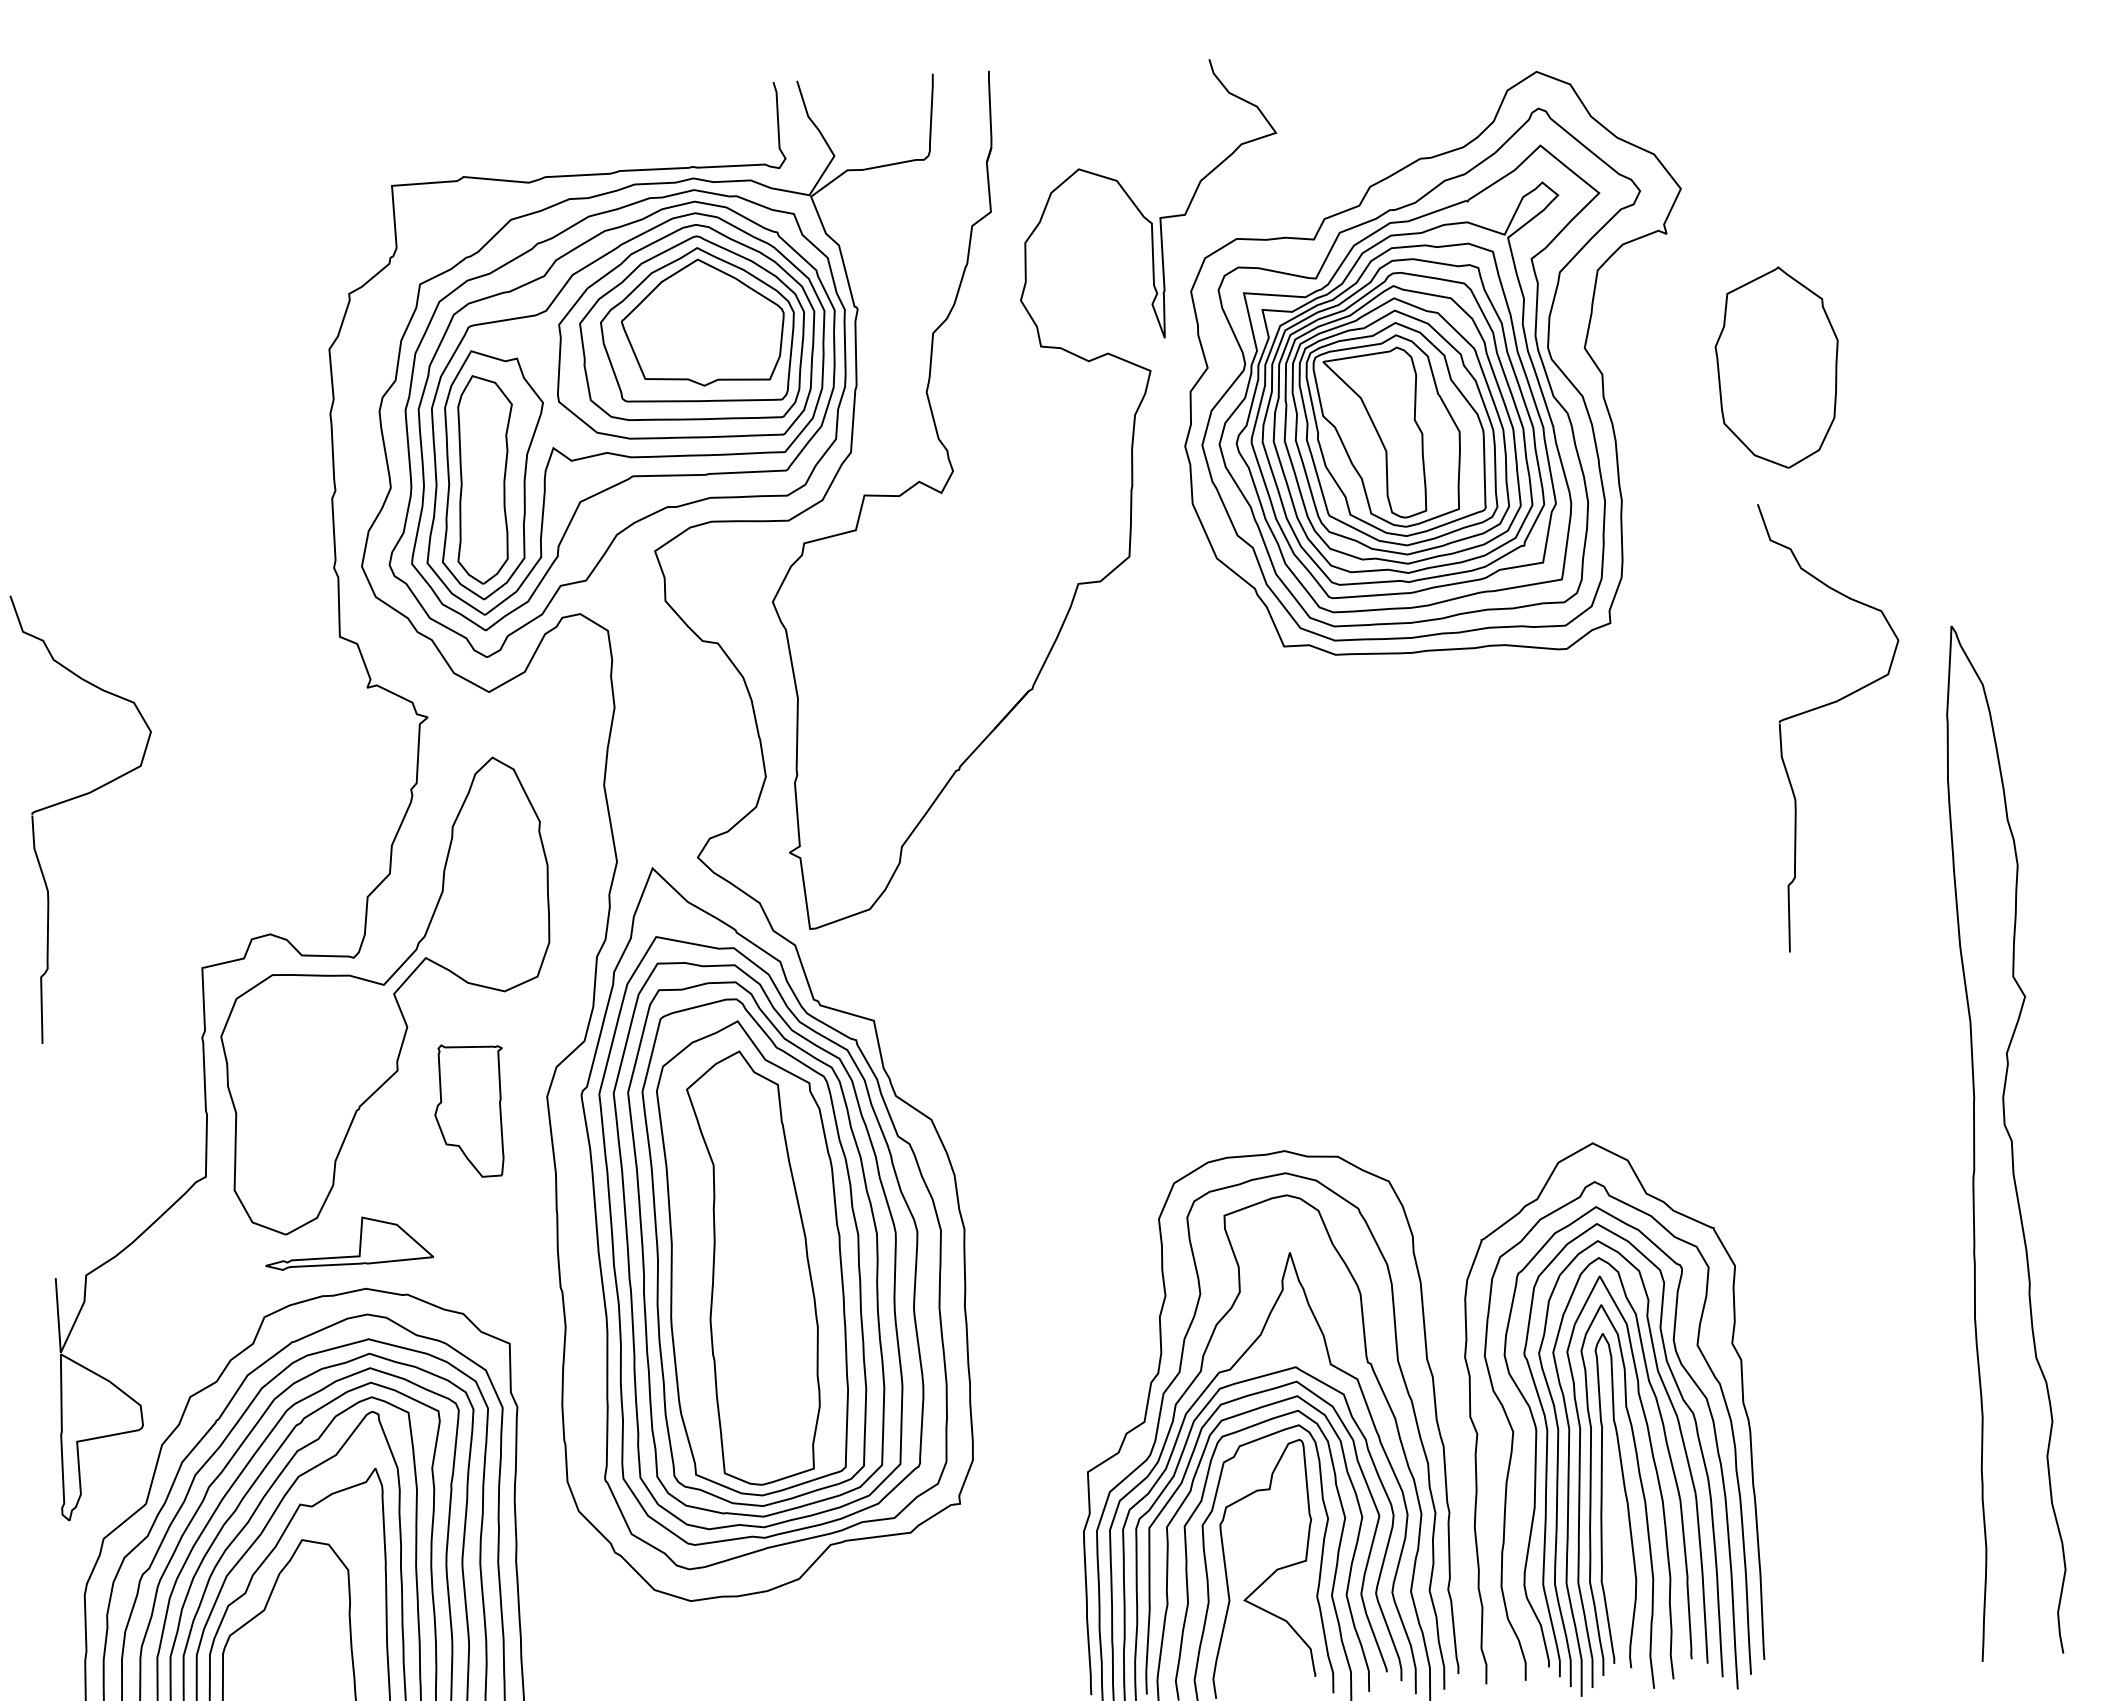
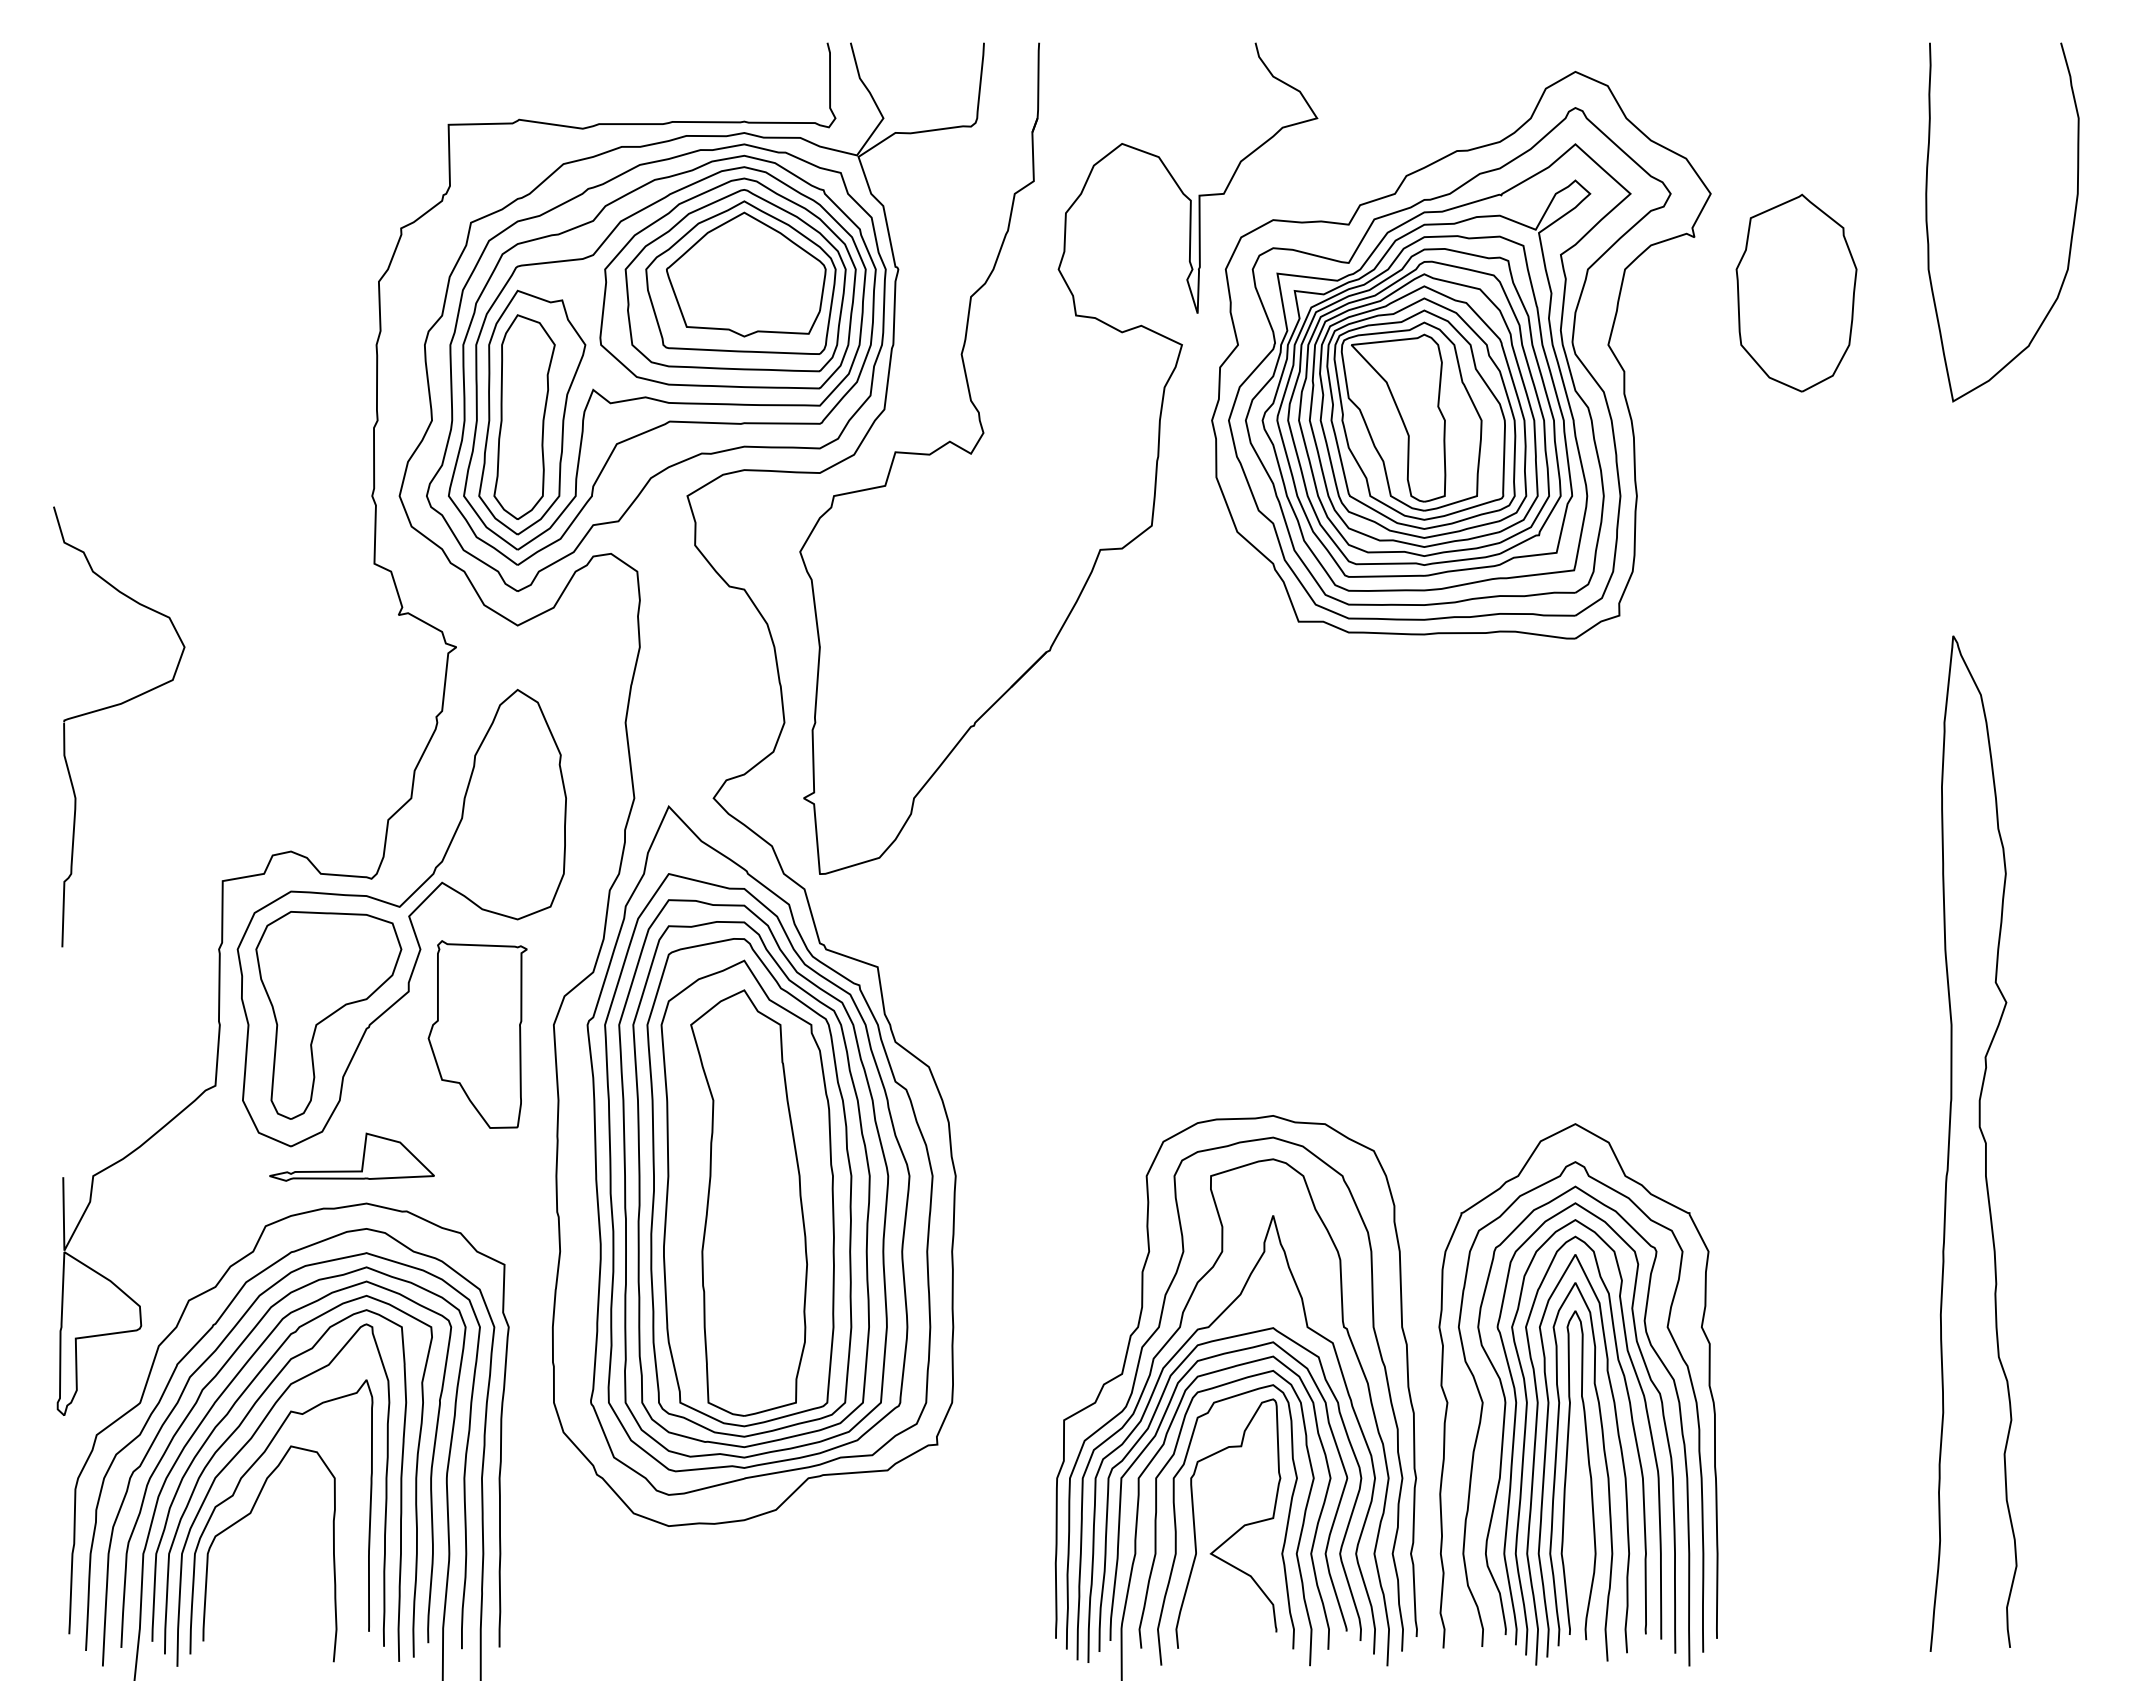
curve: (2050, 207) -> (2071, 231), added
part: (1777, 367) -> (1796, 292), moved
part: (1832, 704) -> (1832, 706), removed
part: (317, 1099) -> (328, 1015), added
part: (469, 1110) -> (477, 1034), size x1.43

